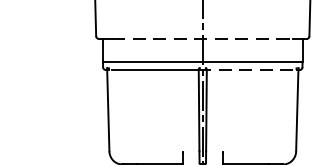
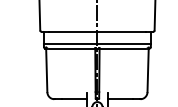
line: (202, 38) -> (97, 31), dashed -> solid
line: (249, 69) -> (122, 48), dashed -> solid

